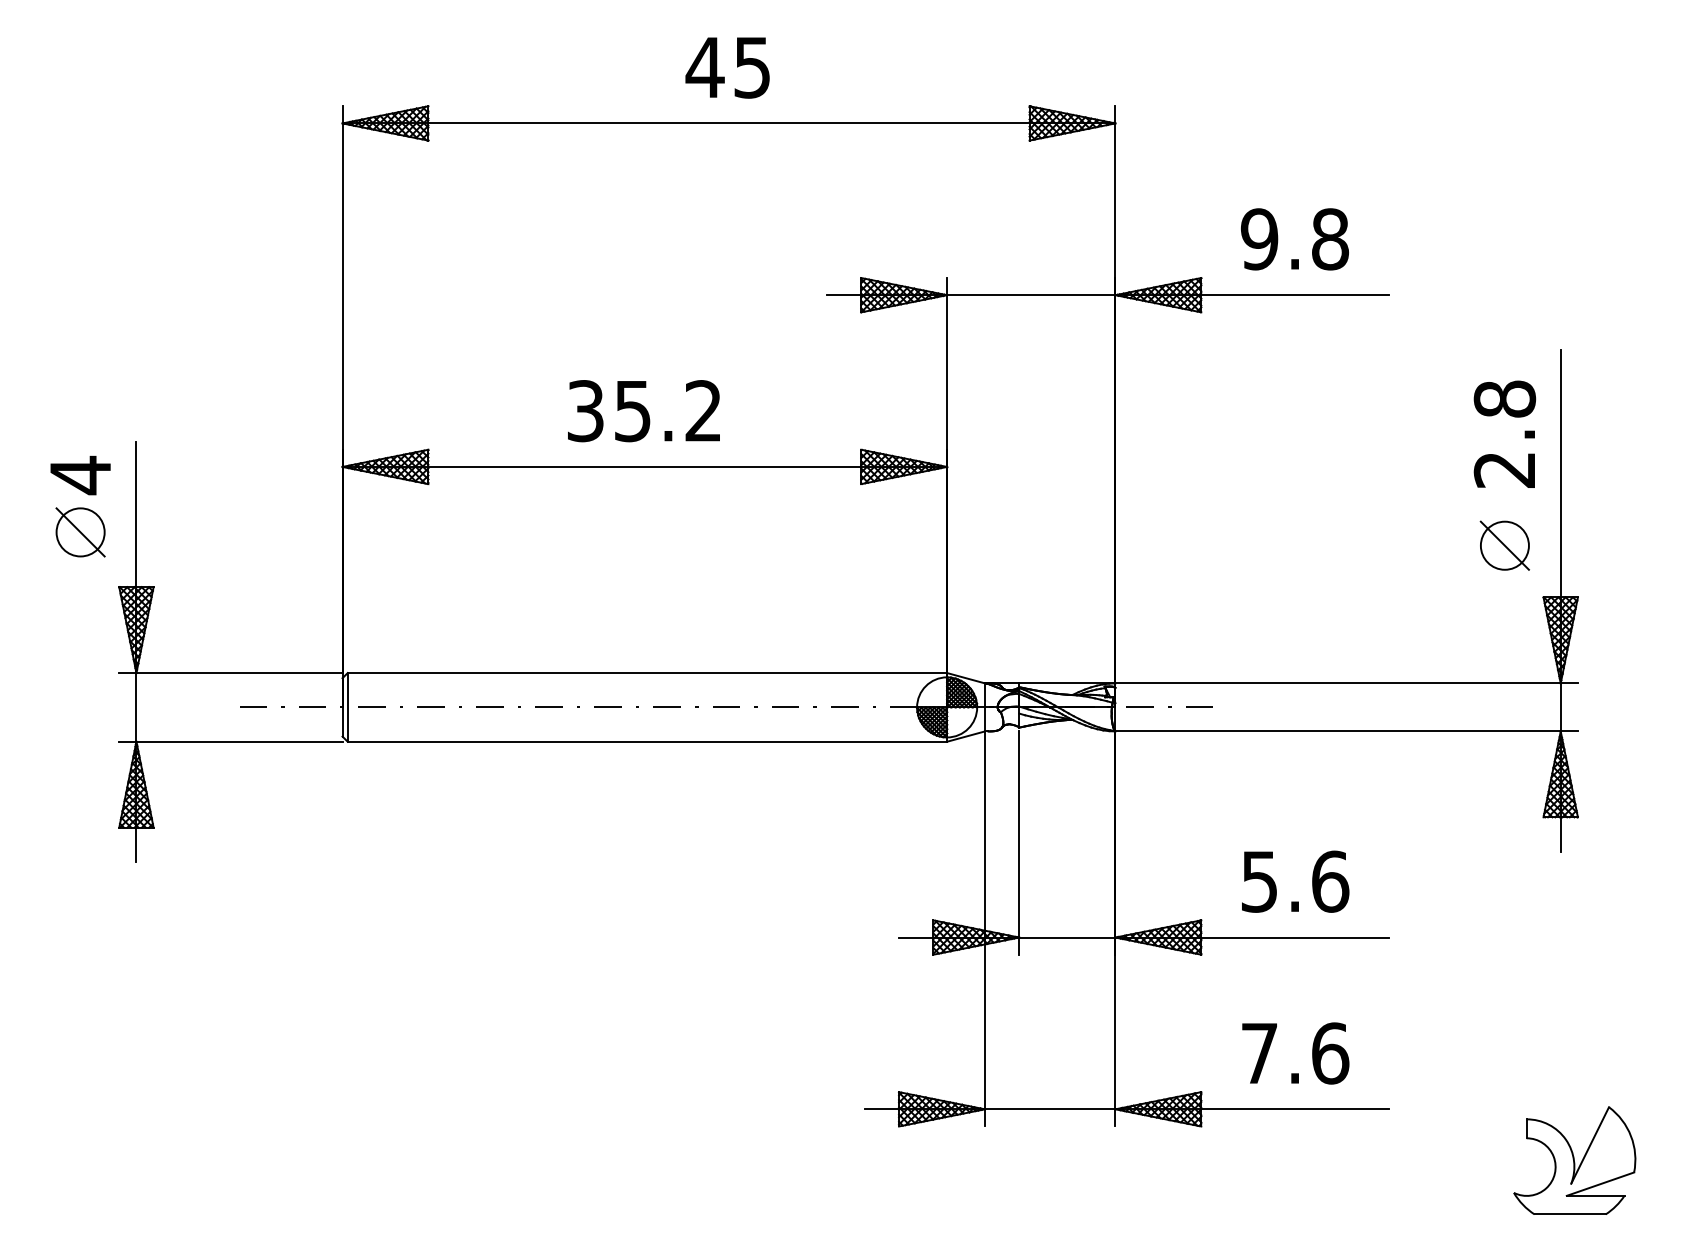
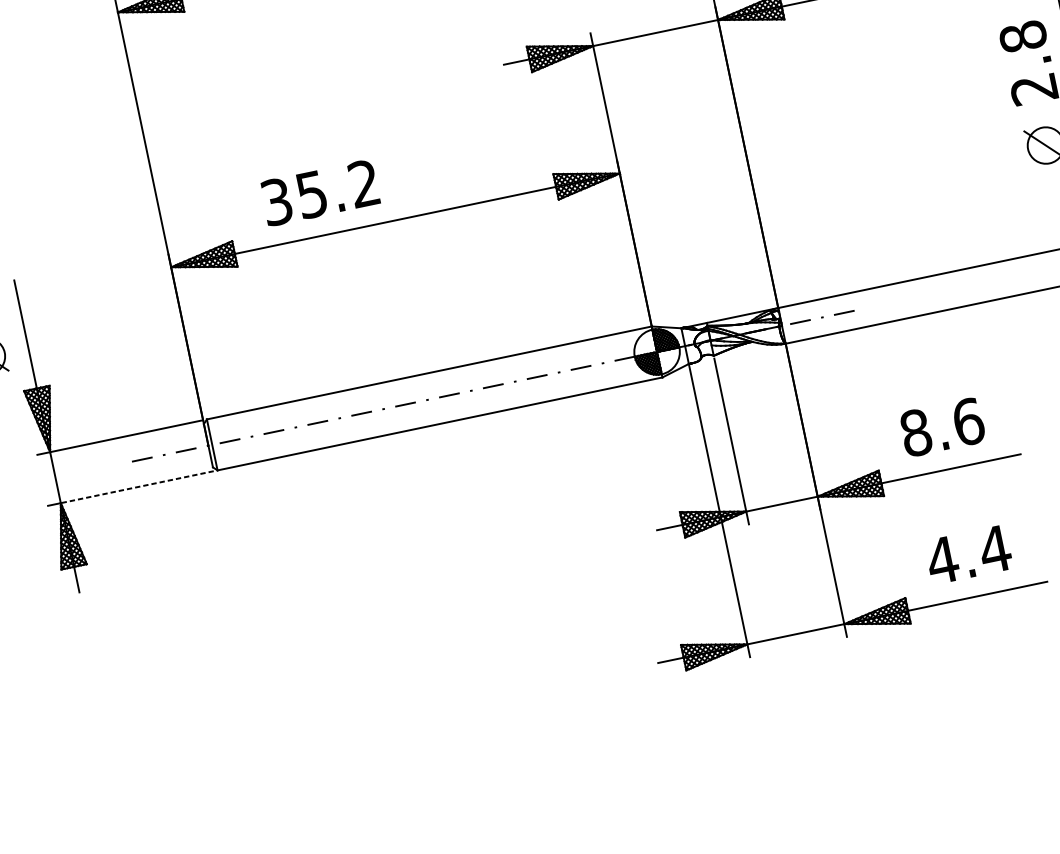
text: (643, 411) -> (319, 193), moved
line: (239, 741) -> (137, 487), solid -> dashed
text: (1259, 881) -> (915, 432), 5.6 -> 8.6
text: (1294, 1053) -> (968, 554), 7.6 -> 4.4

